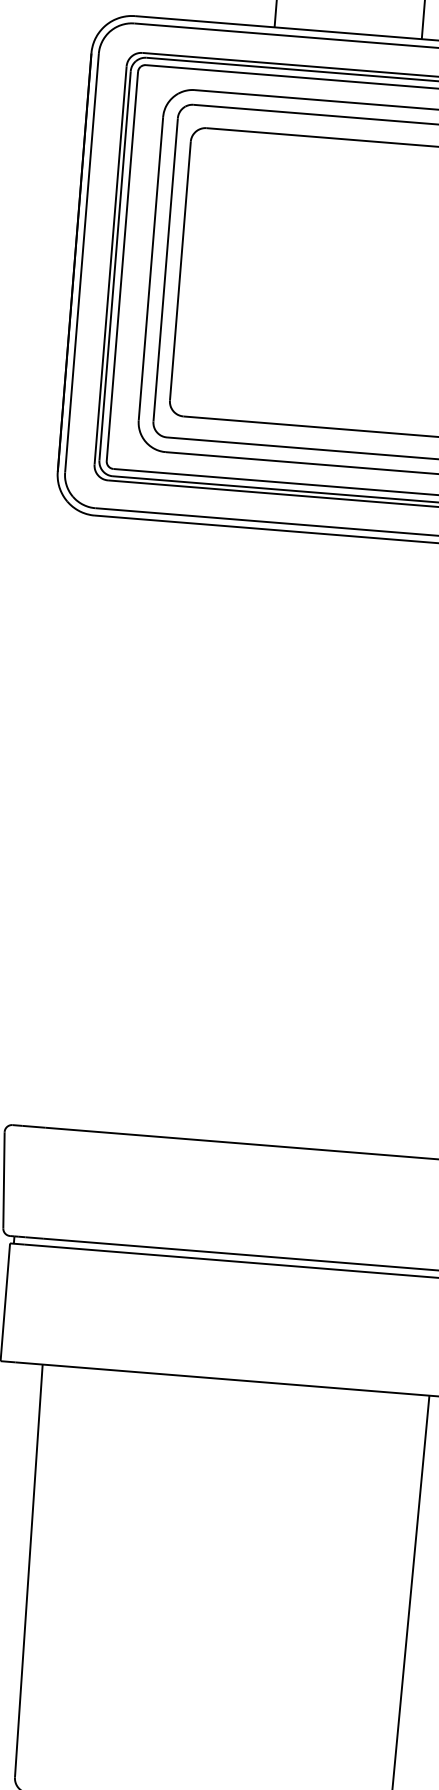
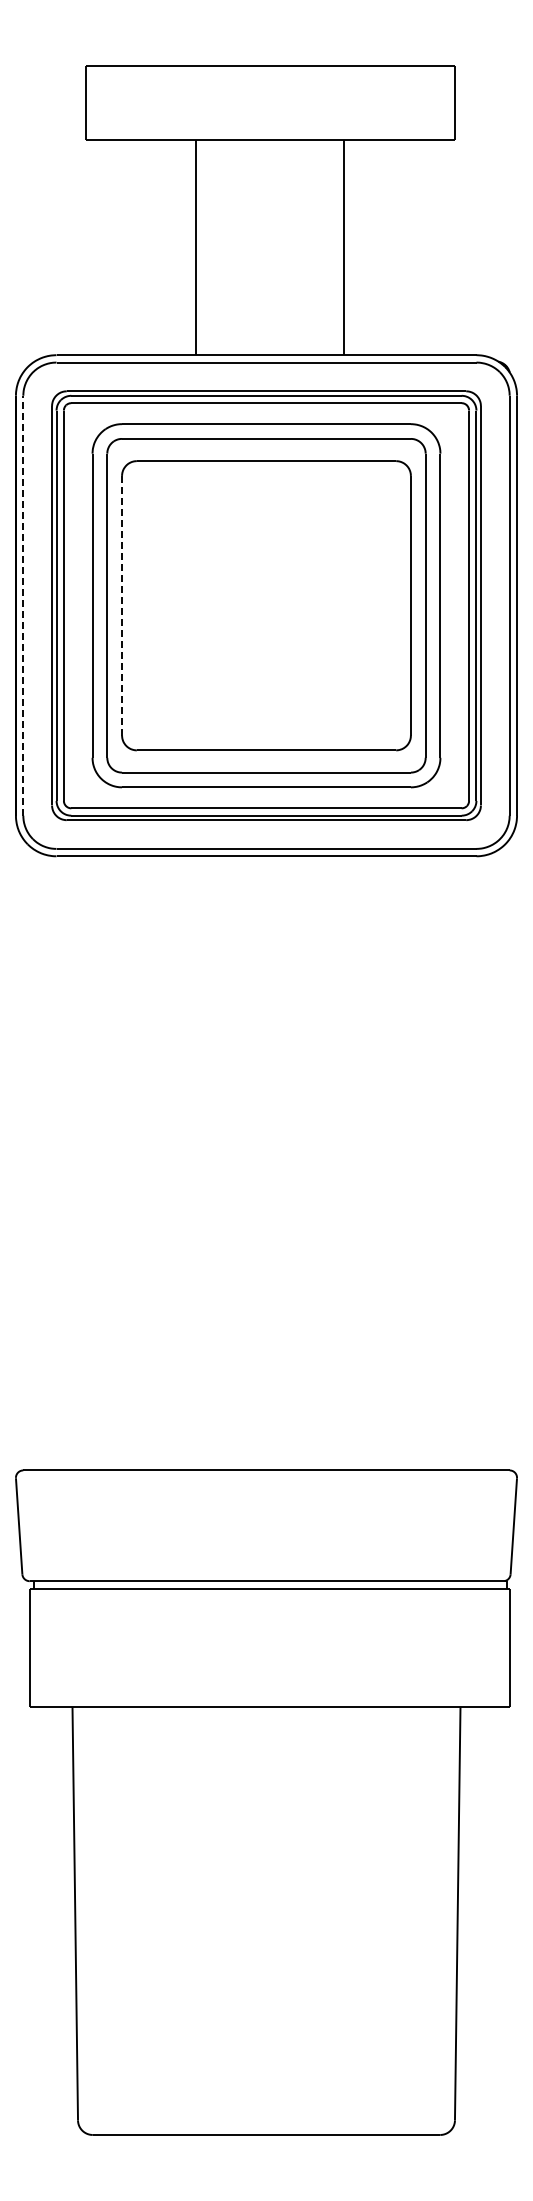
line: (82, 262) -> (23, 605), solid -> dashed
line: (180, 270) -> (122, 605), solid -> dashed

